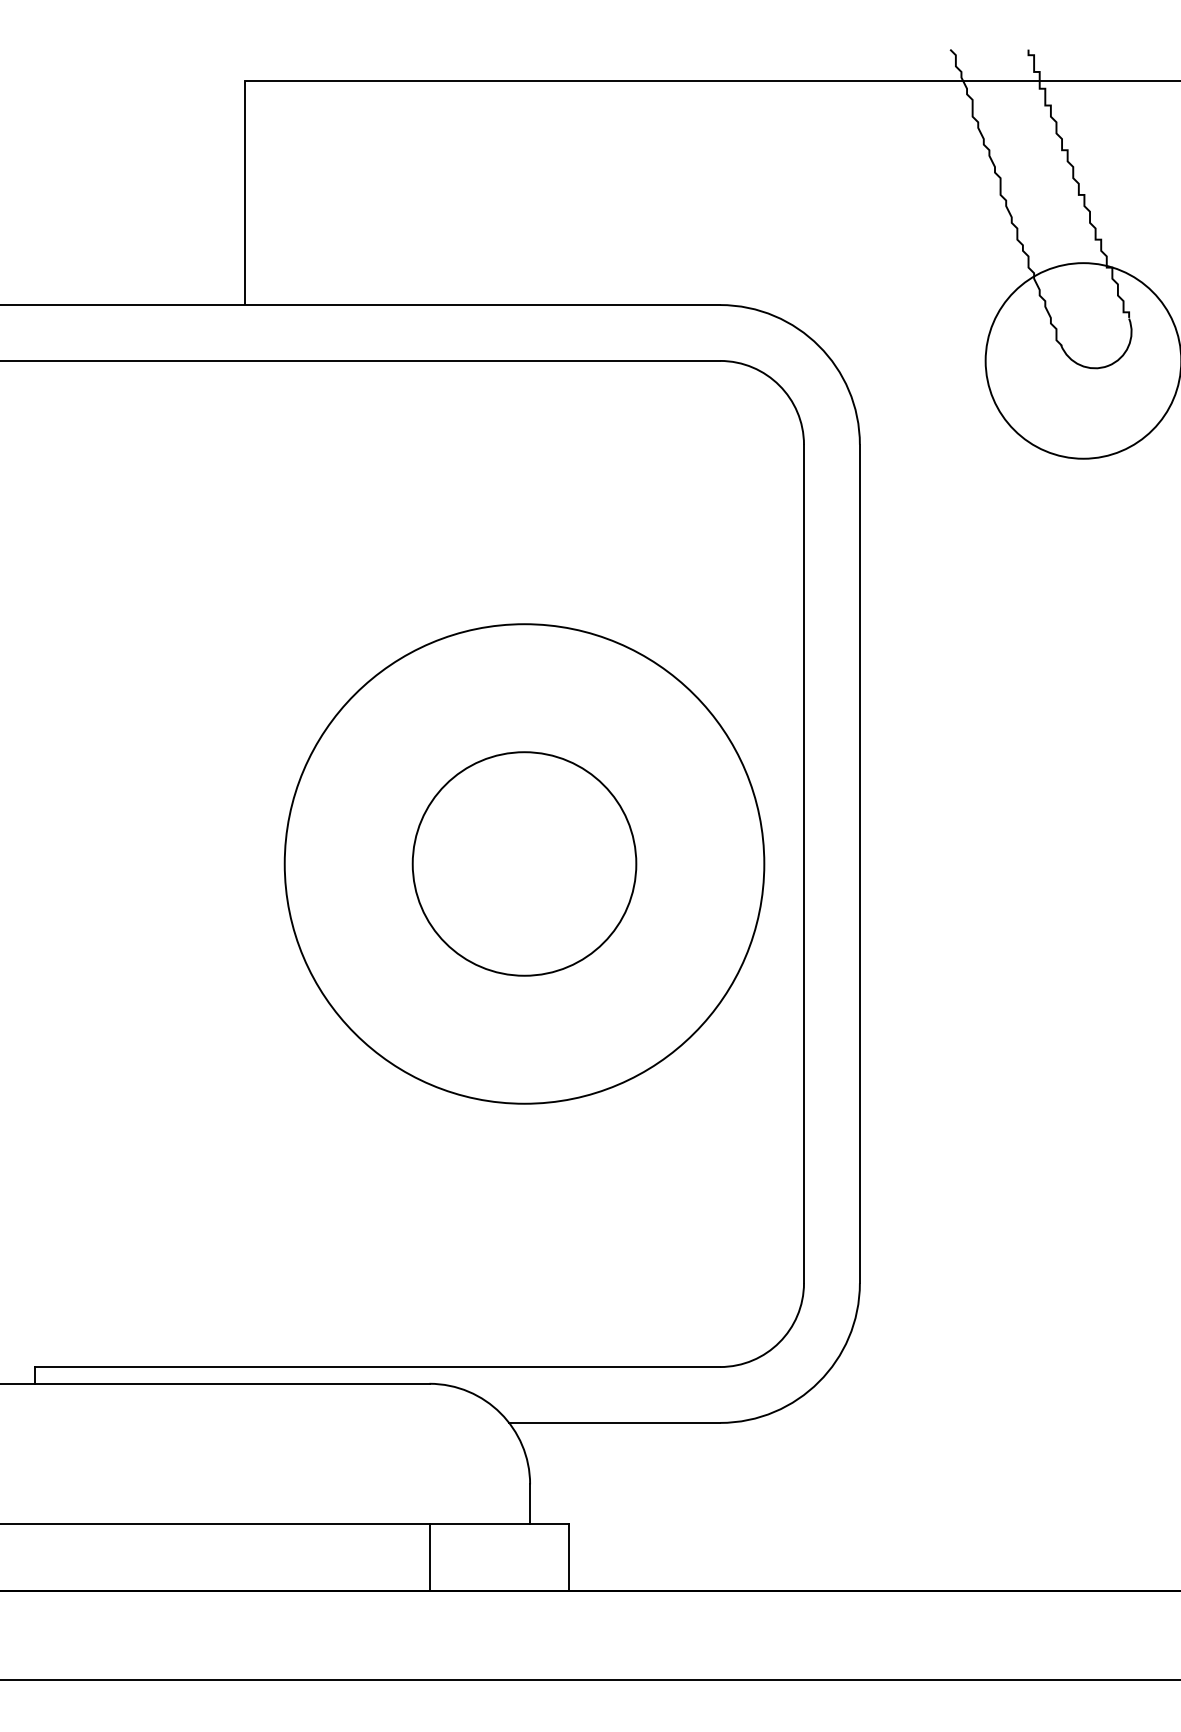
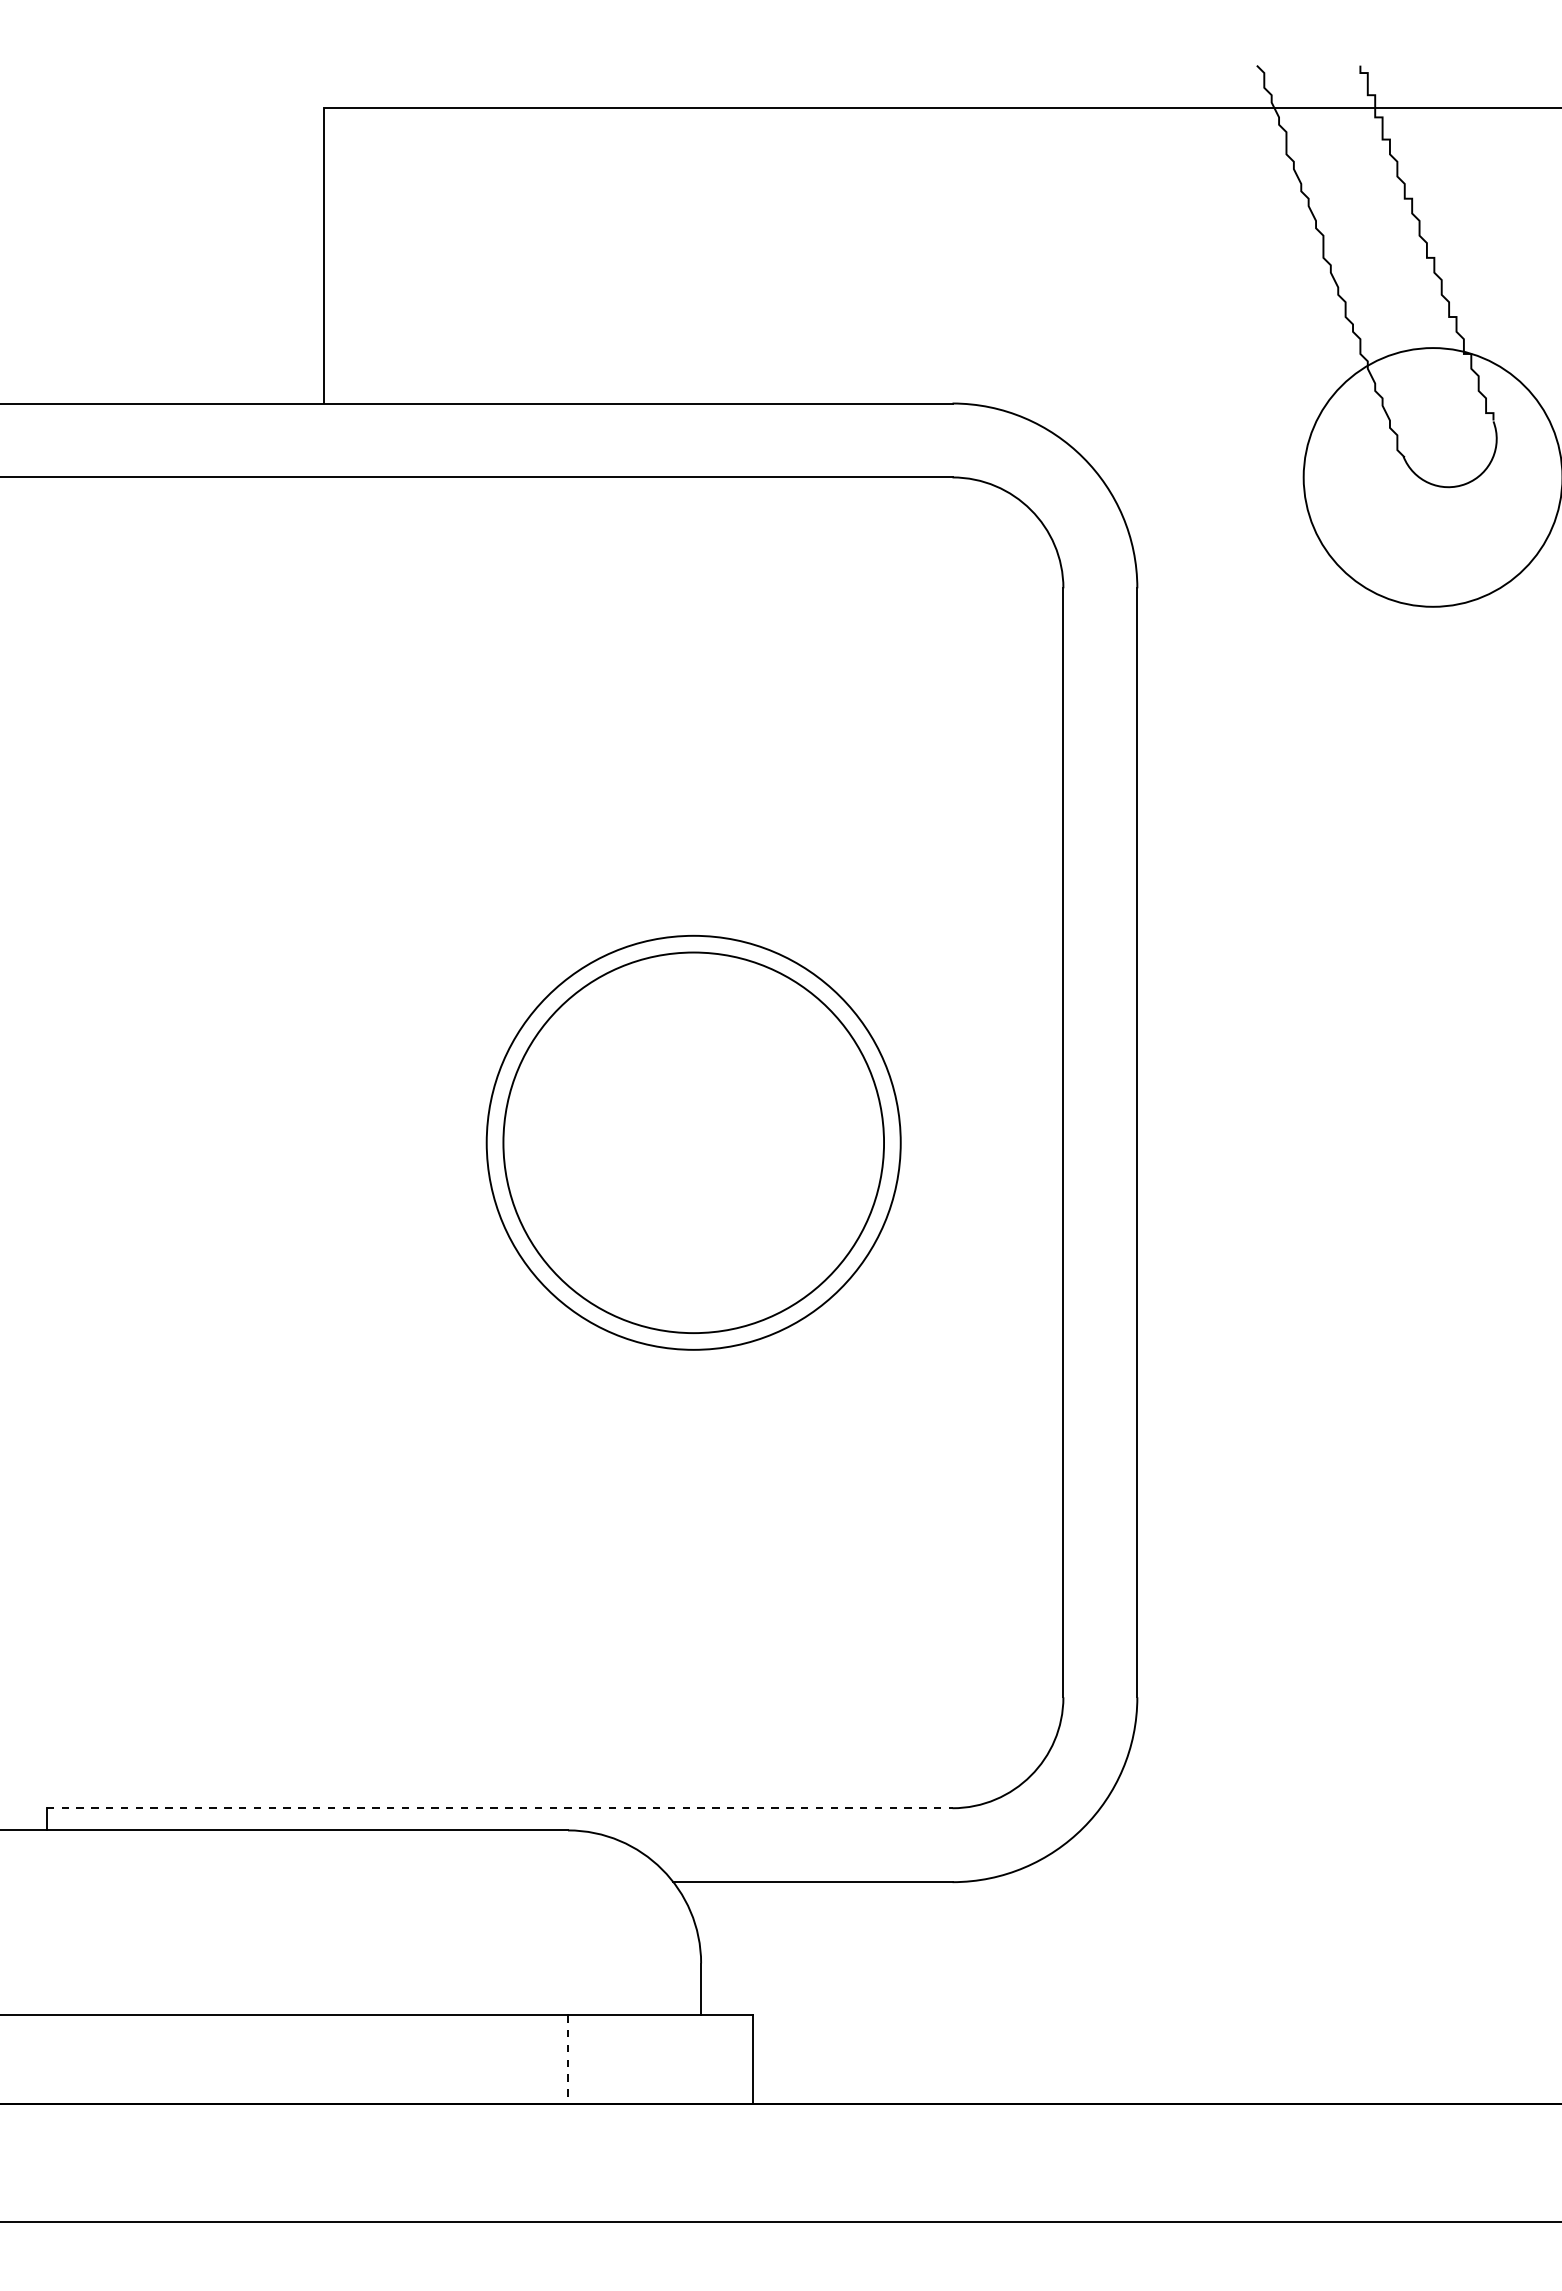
circle: (524, 863) -> (693, 1142), size x0.6
circle: (524, 863) -> (693, 1142), size x1.4
line: (377, 1367) -> (499, 1808), solid -> dashed
line: (429, 1557) -> (568, 2060), solid -> dashed

